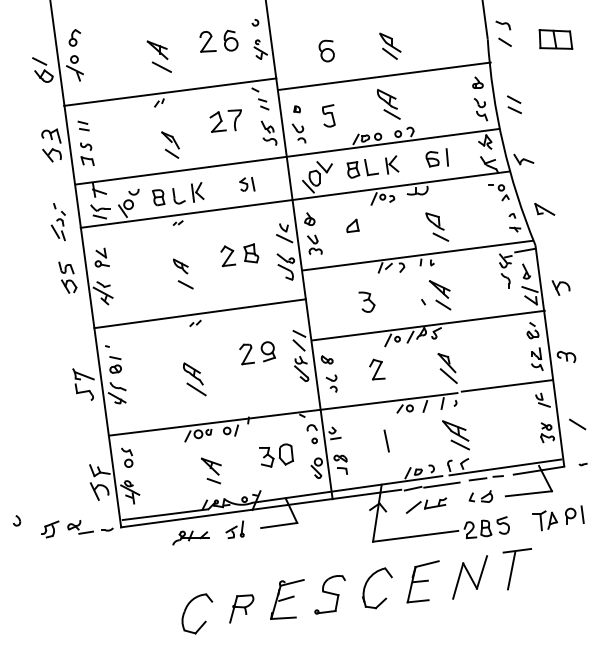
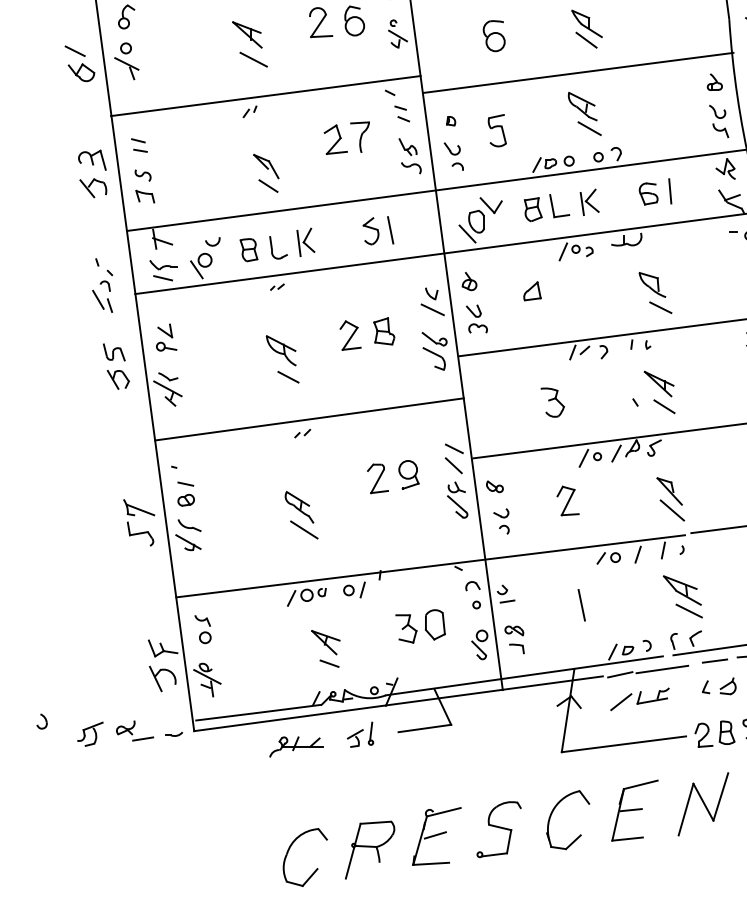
part: (247, 184) -> (378, 230), size x1.43
part: (180, 266) -> (280, 350), size x1.43
part: (241, 608) -> (369, 849), size x1.43

